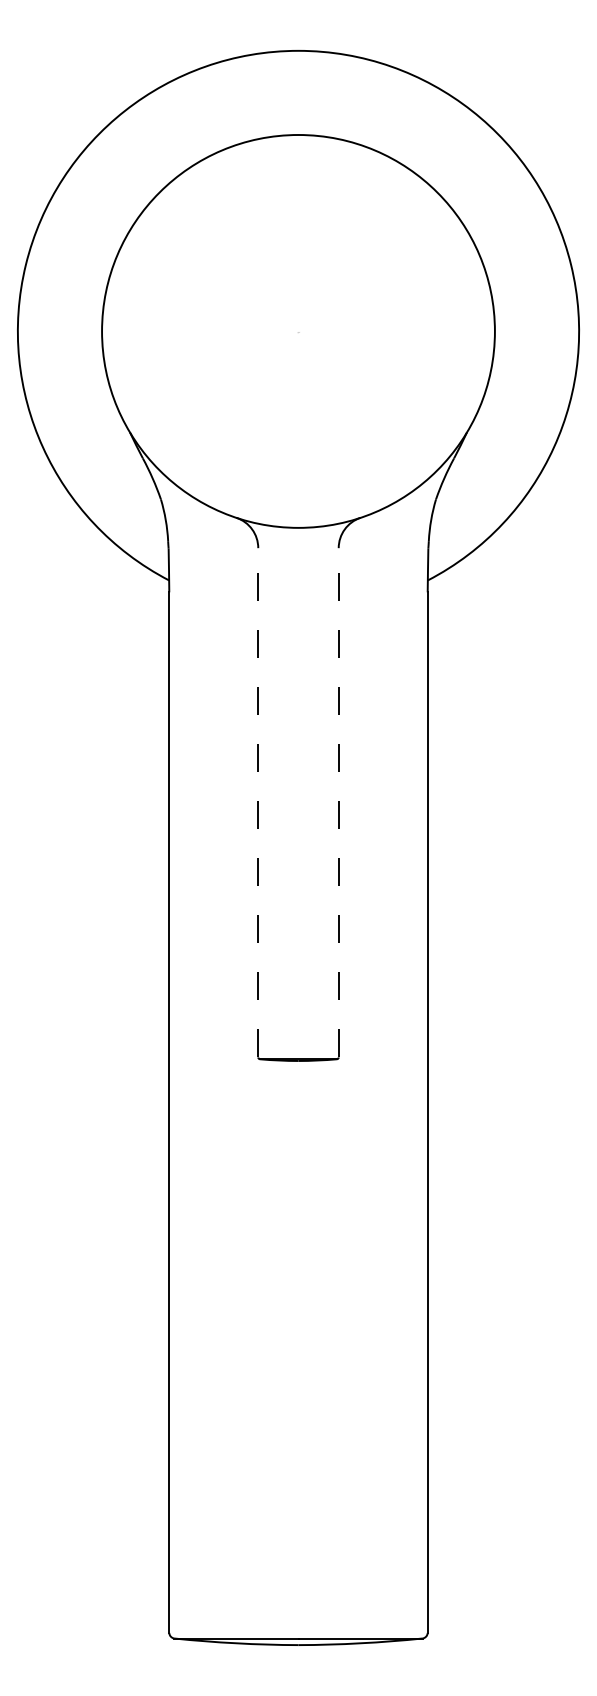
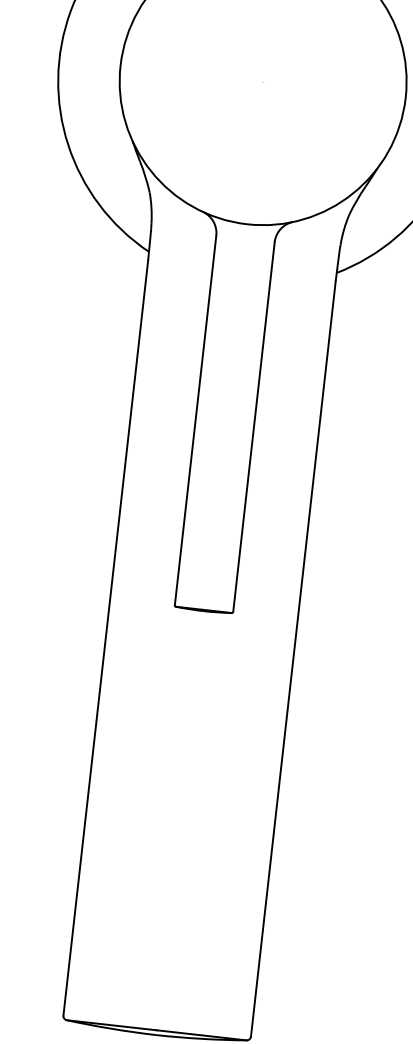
line: (258, 802) -> (195, 420), dashed -> solid
line: (338, 802) -> (253, 426), dashed -> solid

